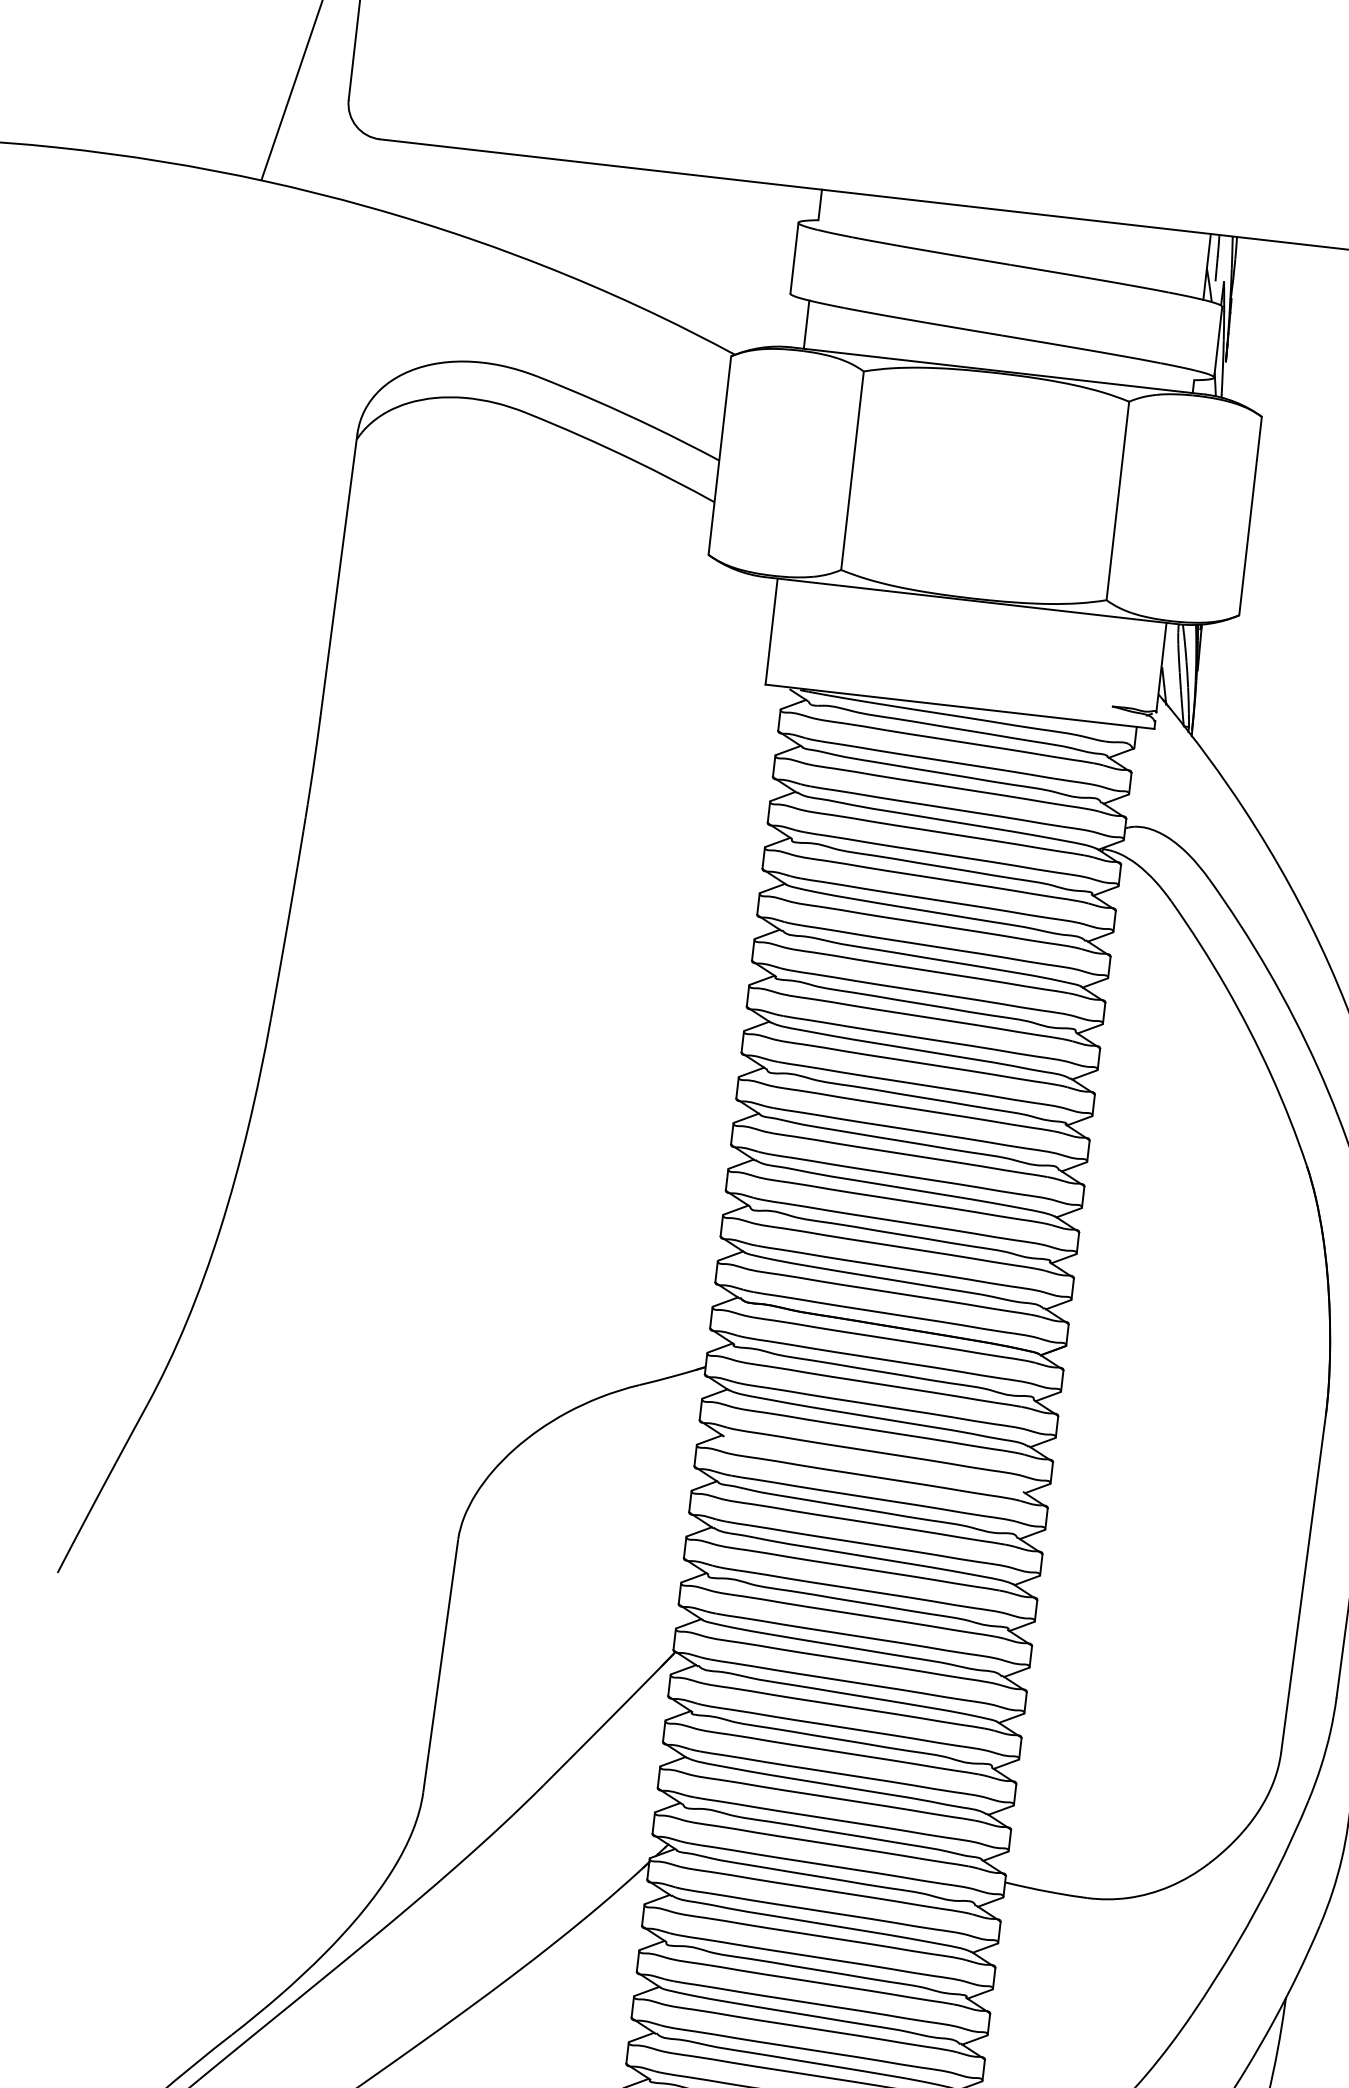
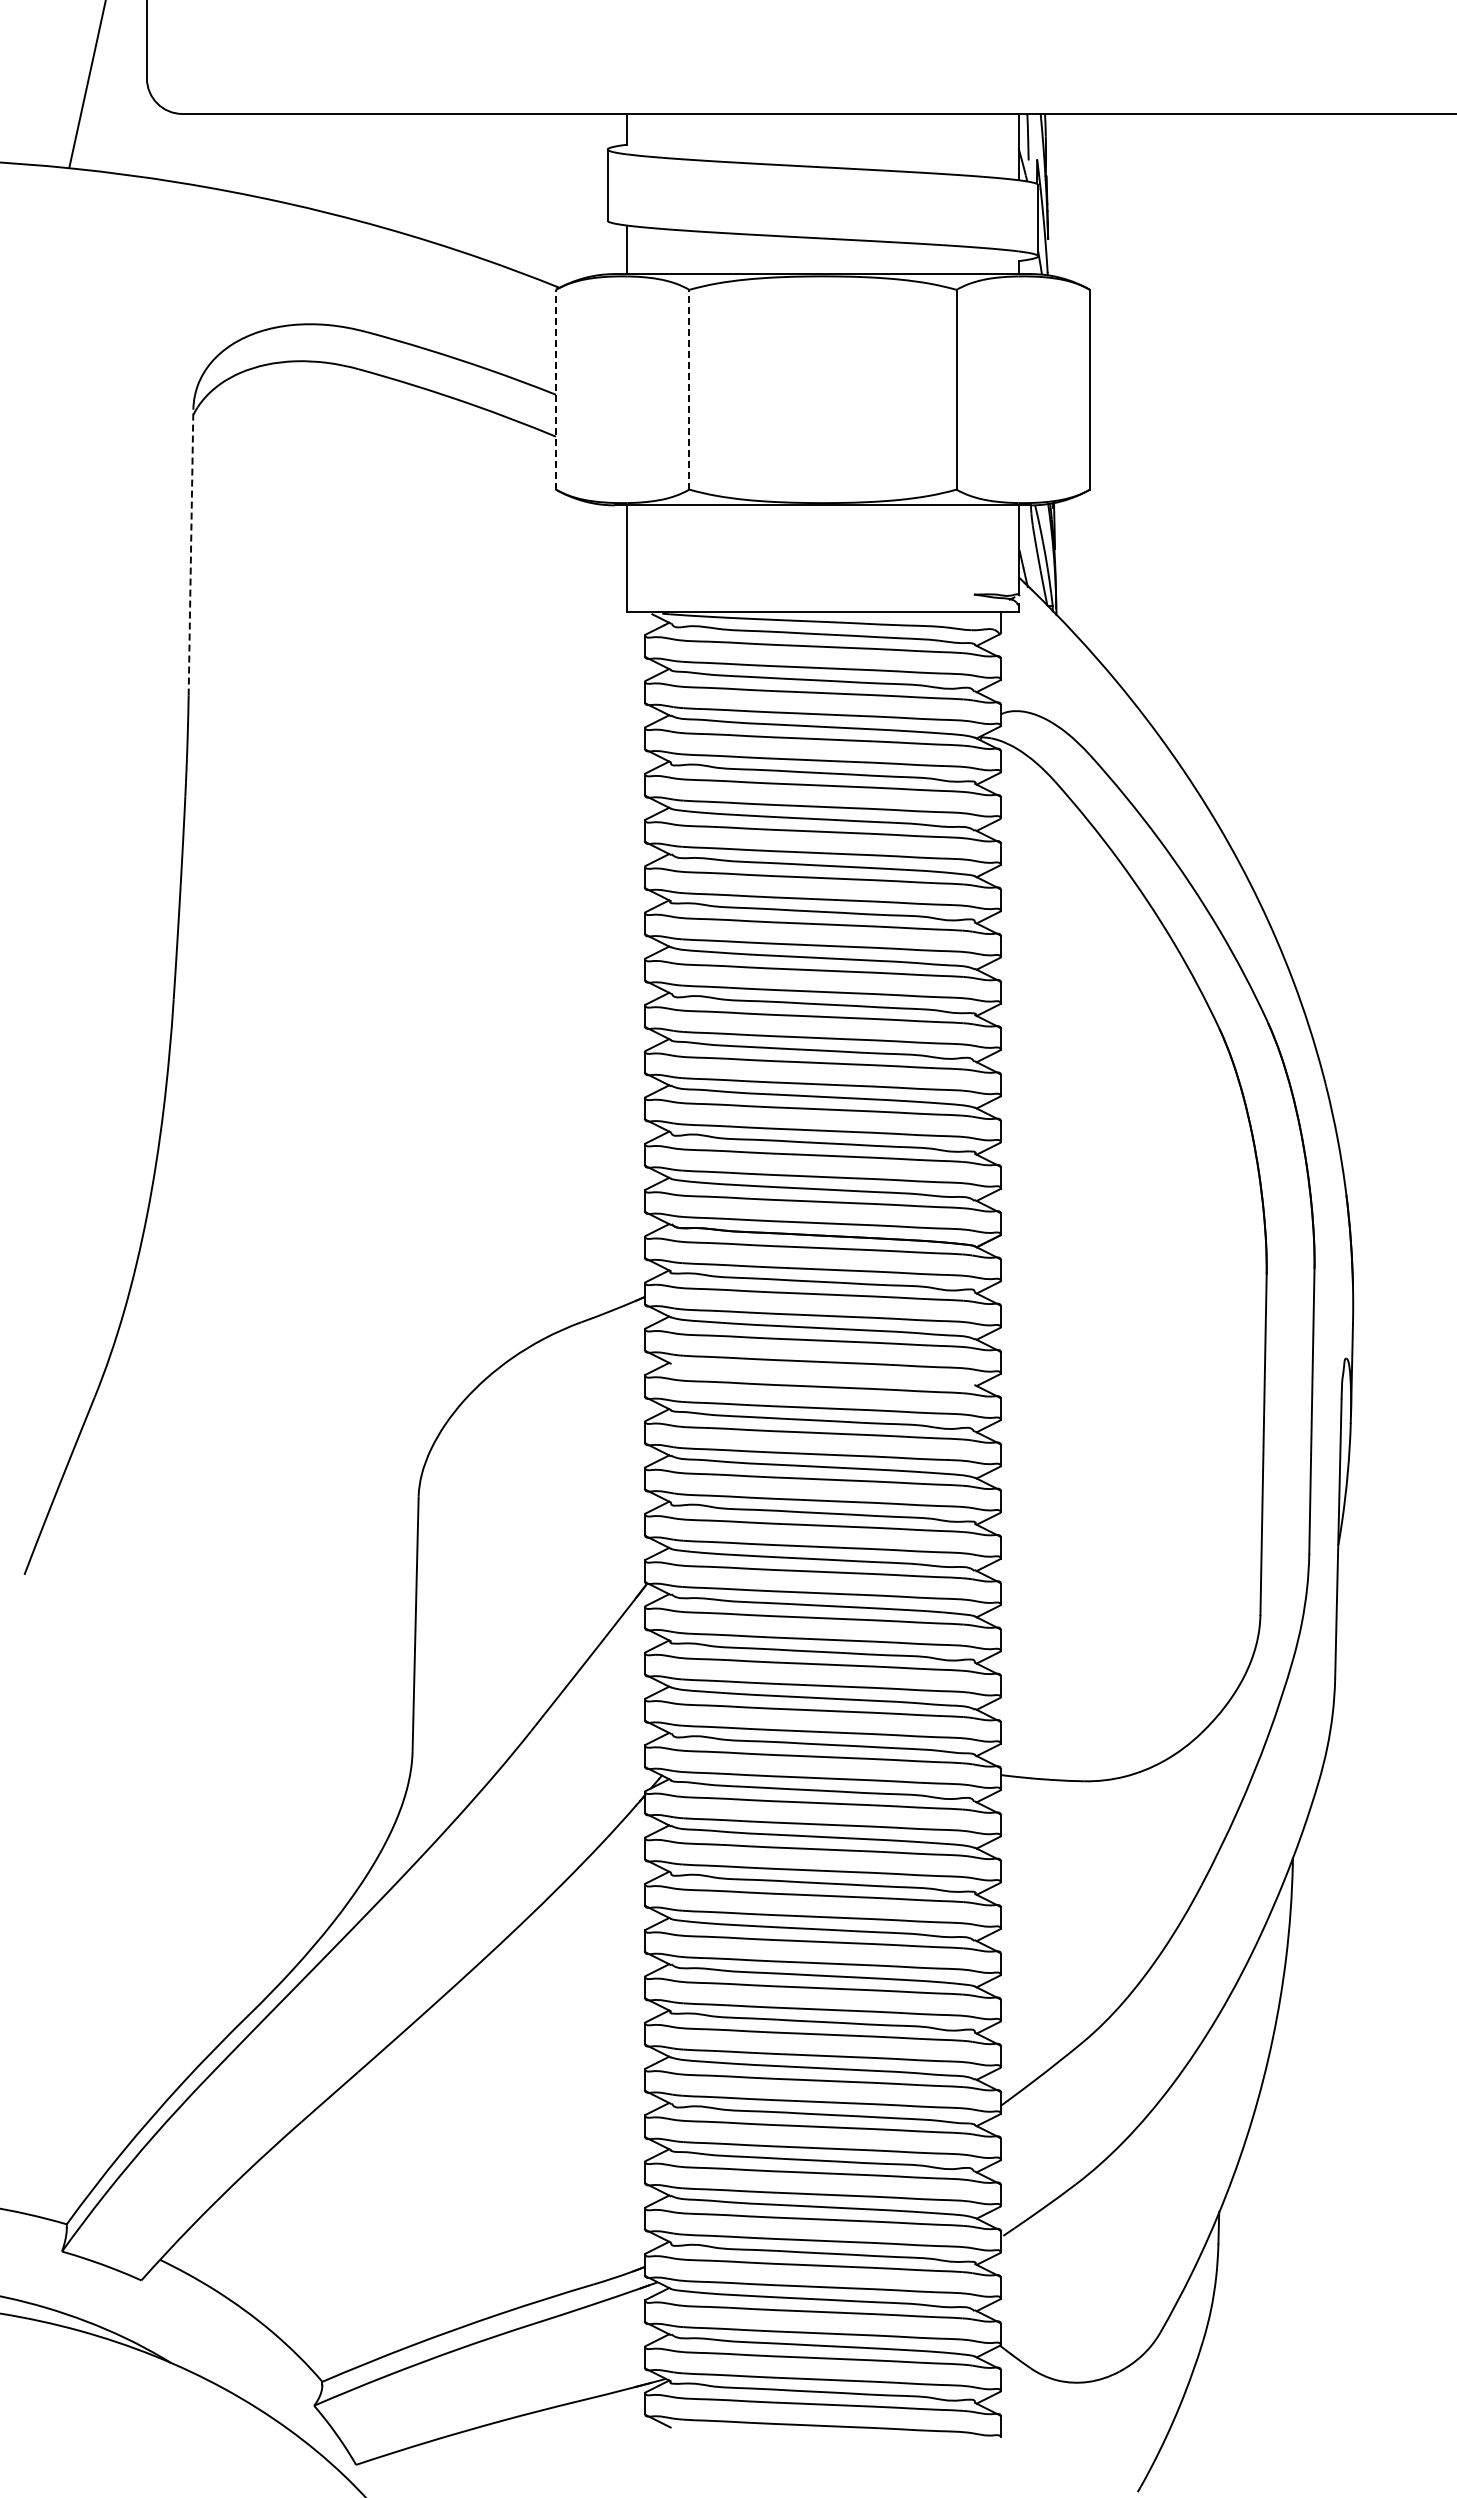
line: (719, 455) -> (555, 389), solid -> dashed
line: (852, 470) -> (689, 389), solid -> dashed
line: (339, 576) -> (191, 552), solid -> dashed

